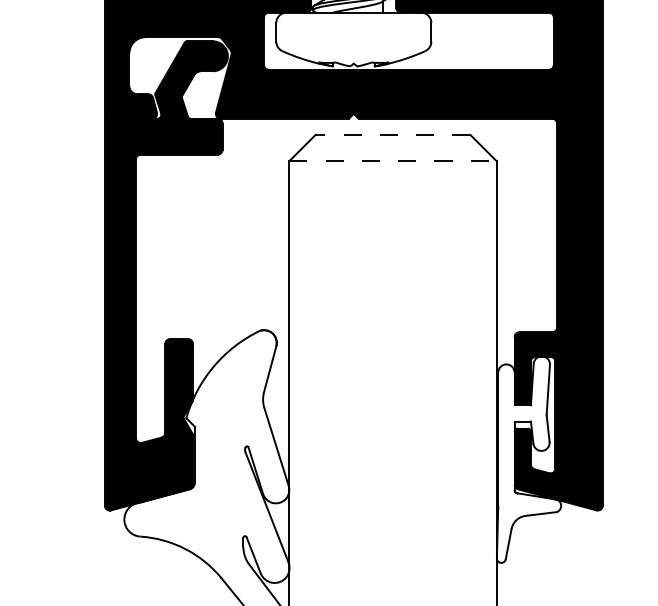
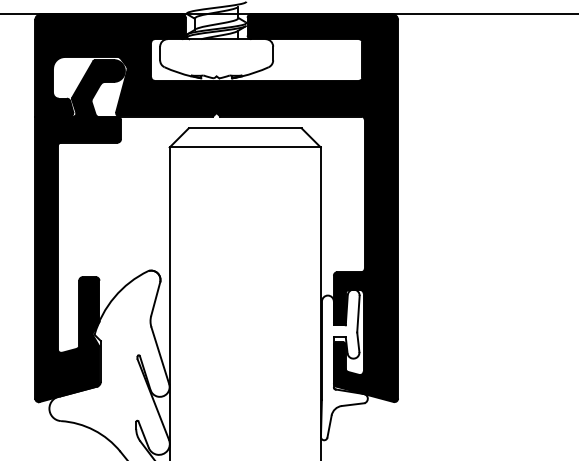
line: (393, 135) -> (245, 128), dashed -> solid
line: (393, 161) -> (245, 147), dashed -> solid

